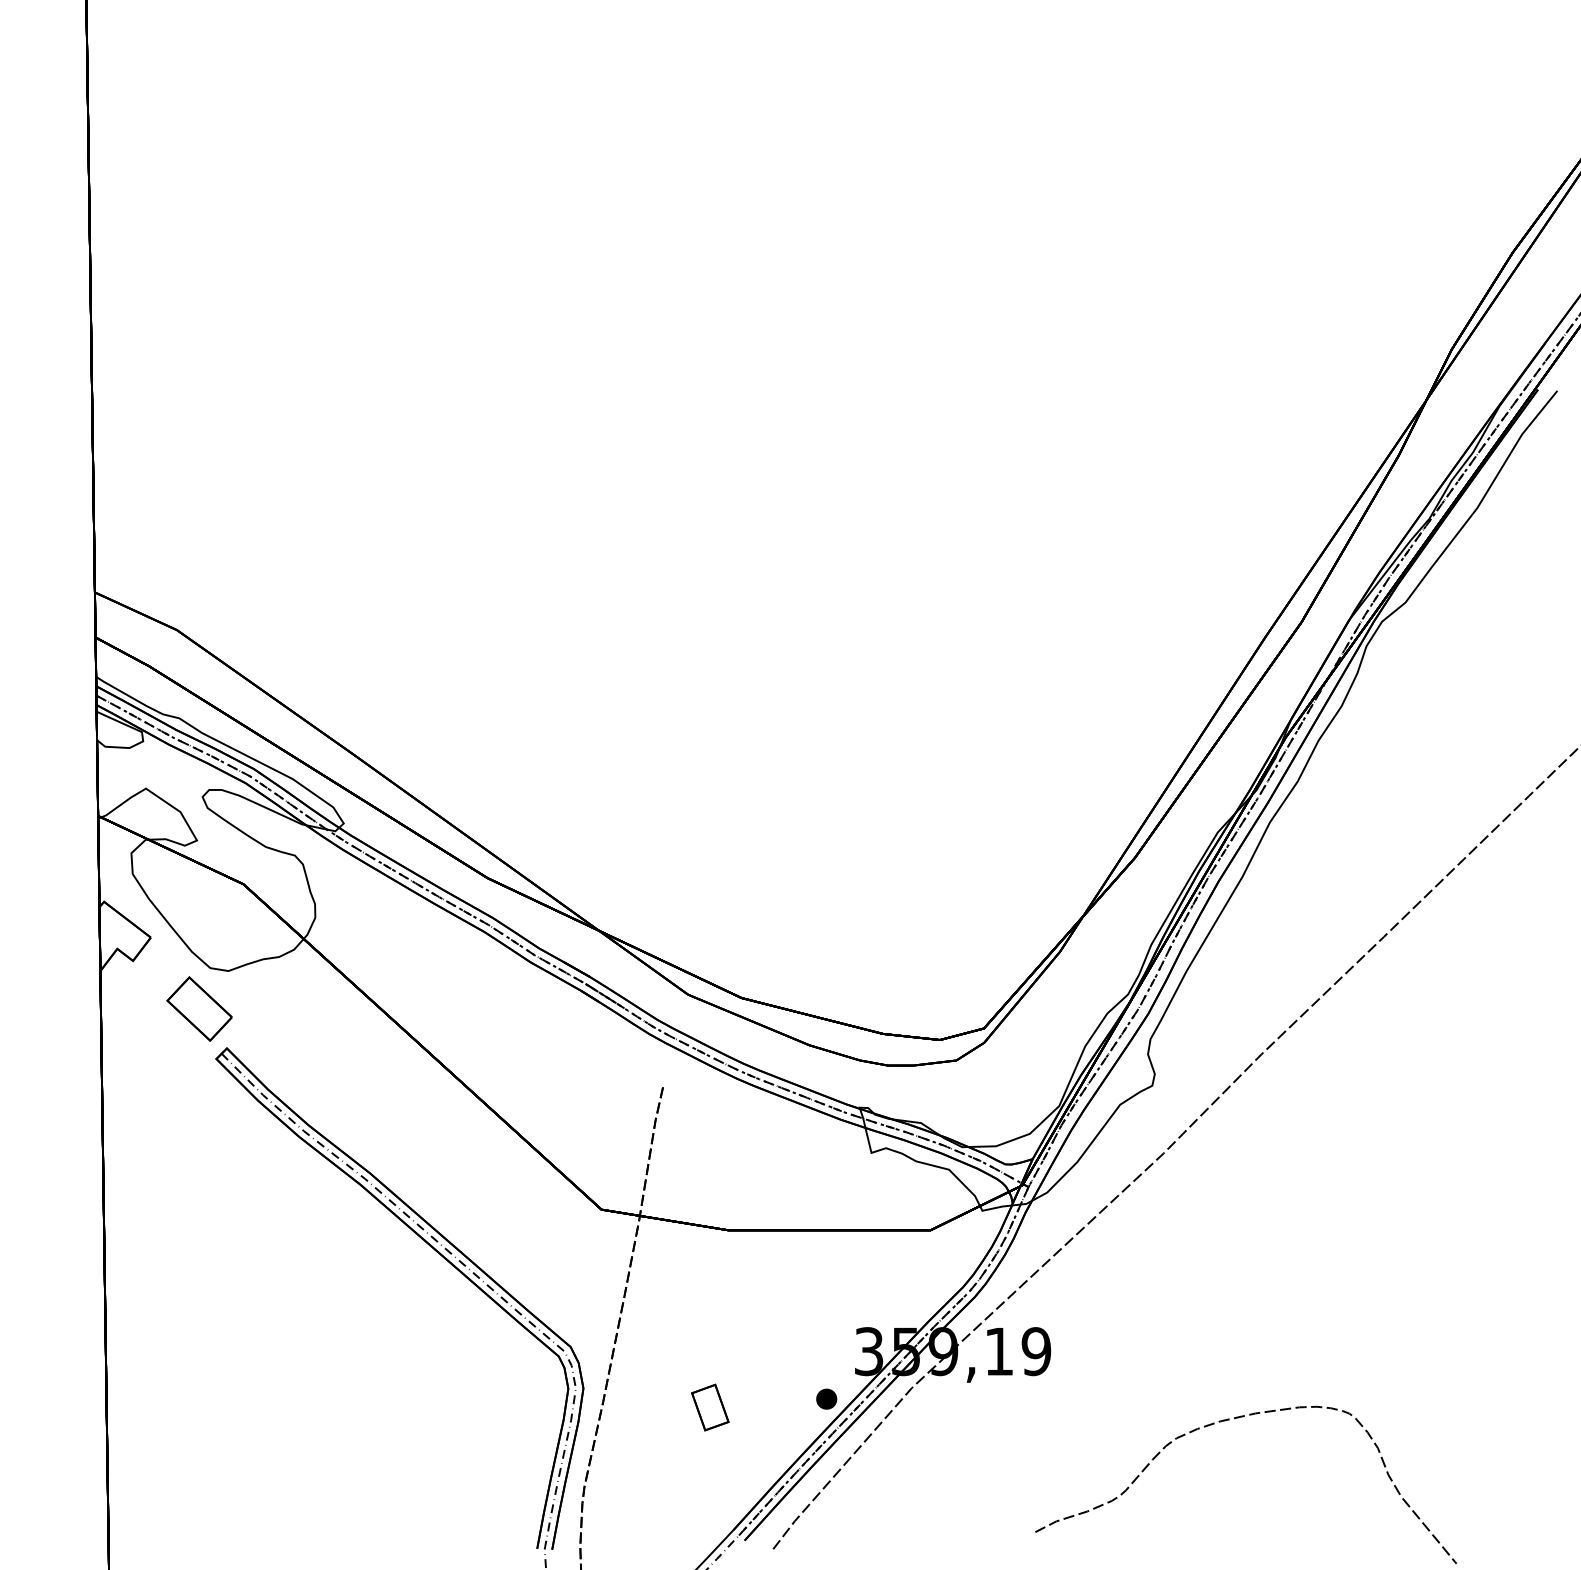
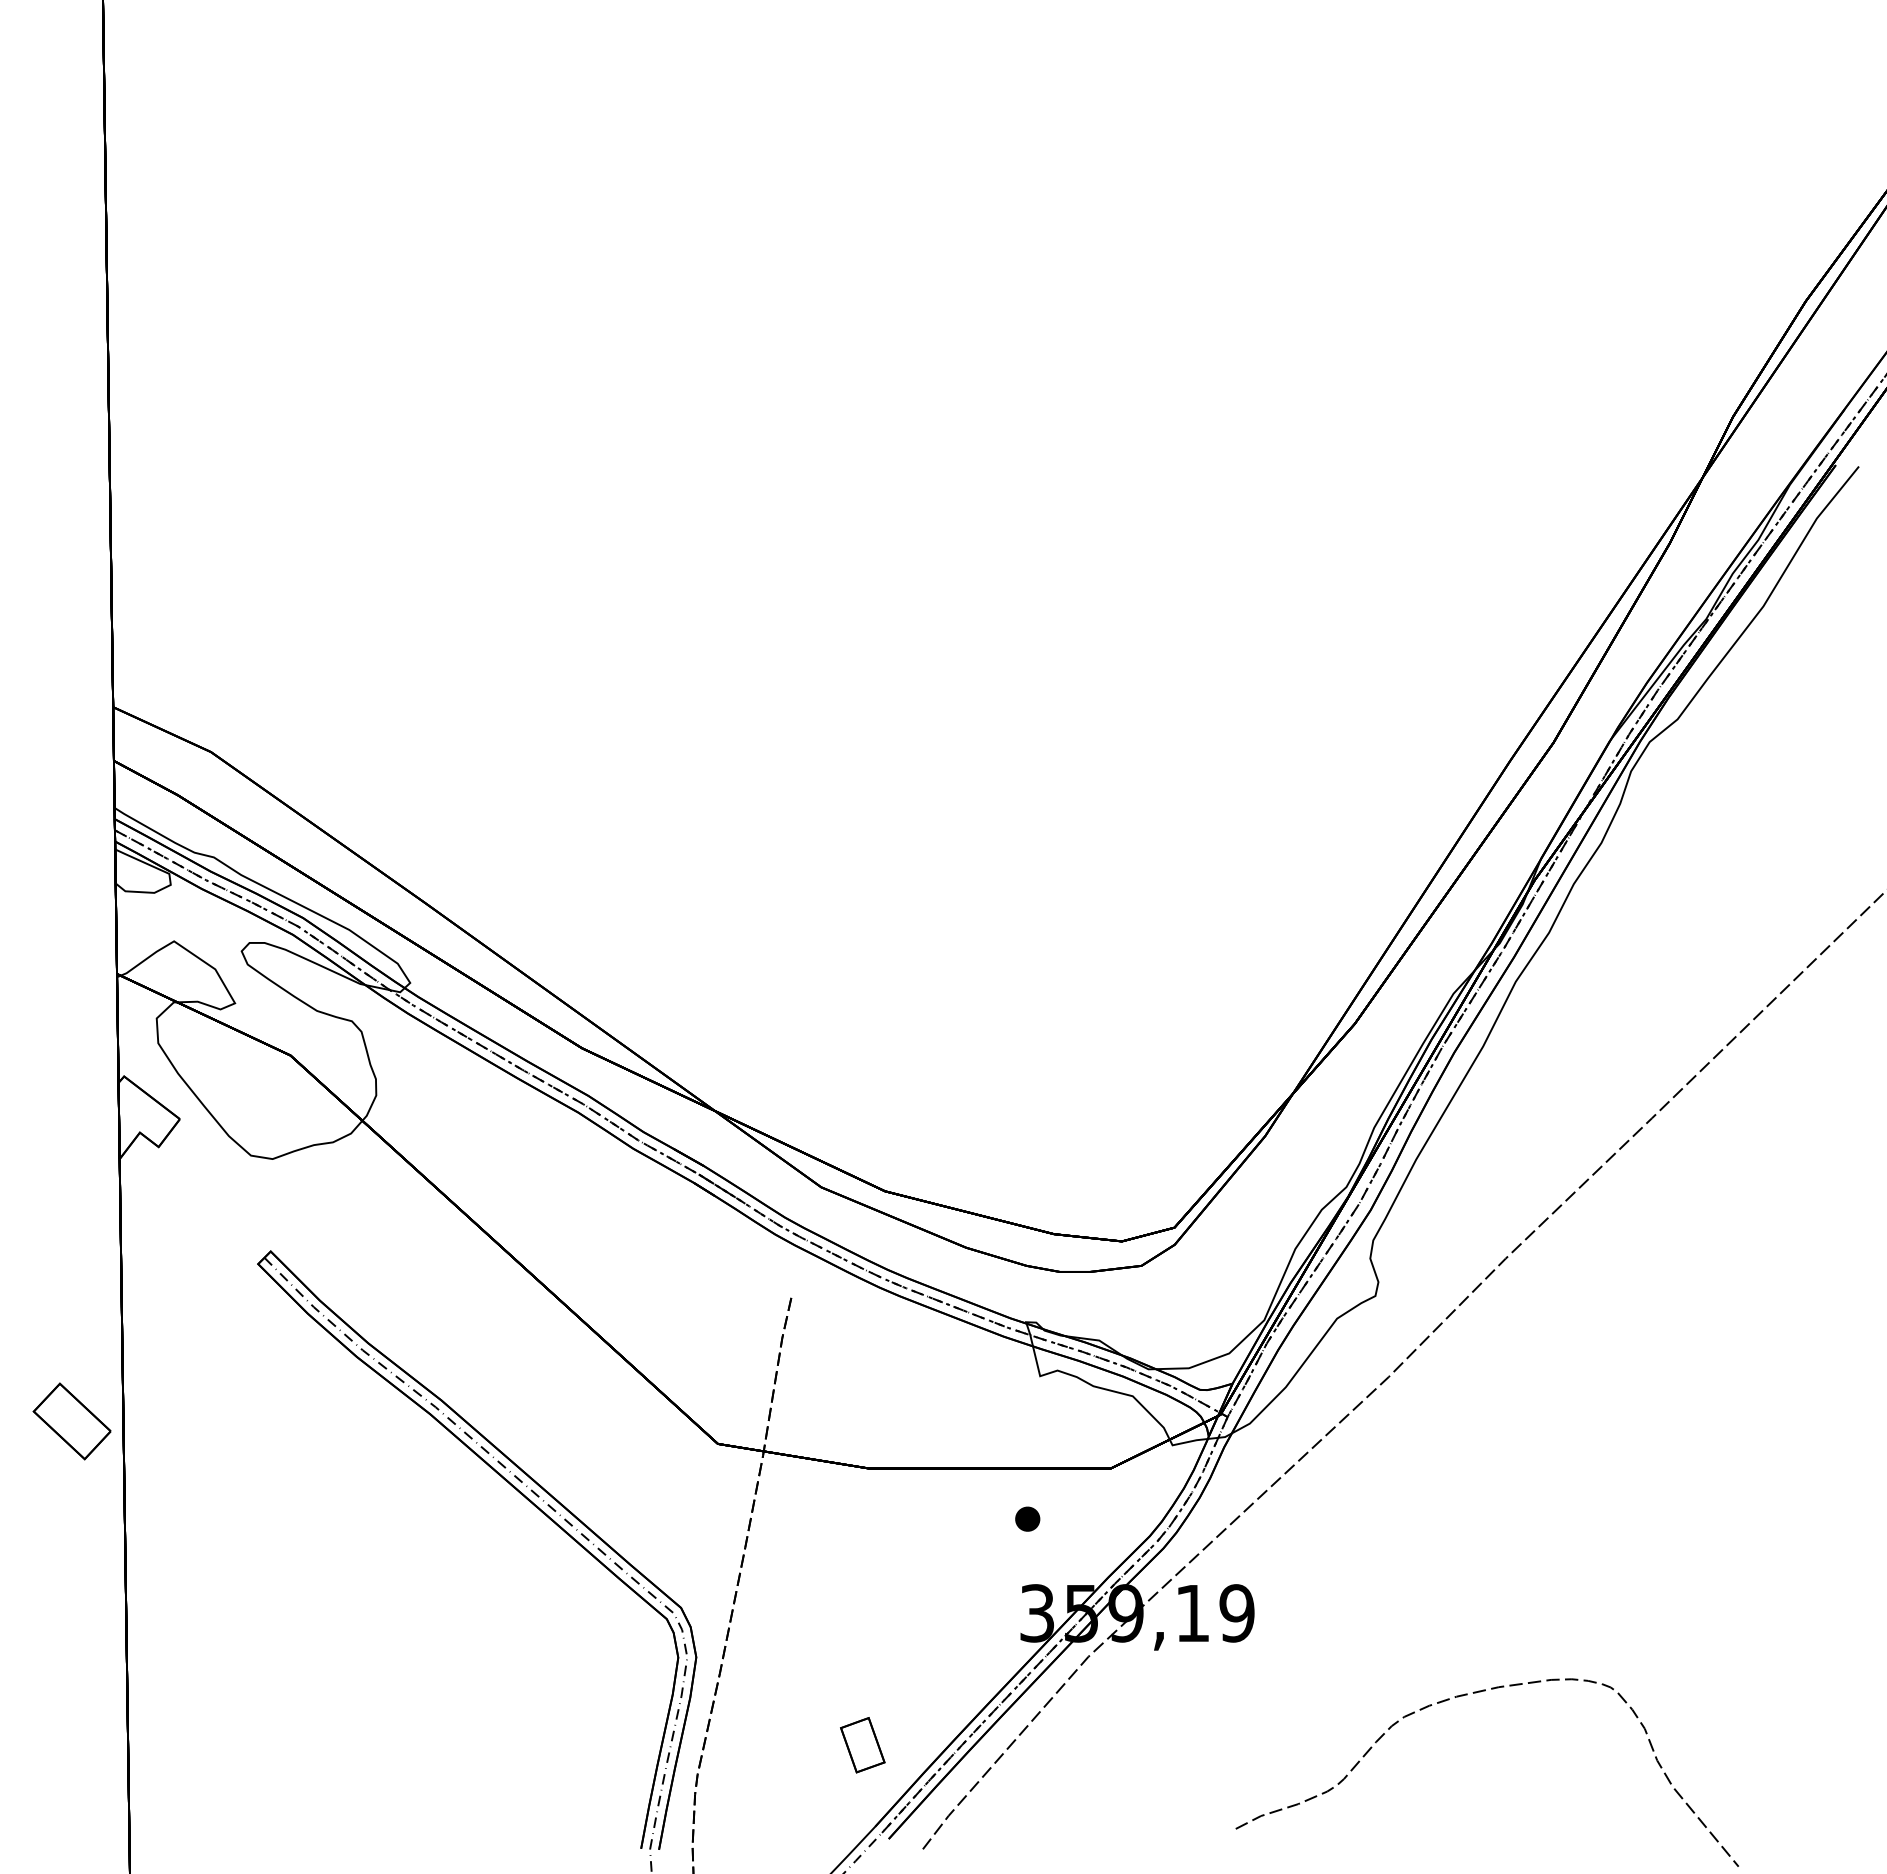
part: (199, 1009) -> (71, 1421), moved
part: (826, 1398) -> (1027, 1518), moved
part: (710, 1407) -> (862, 1745), moved

